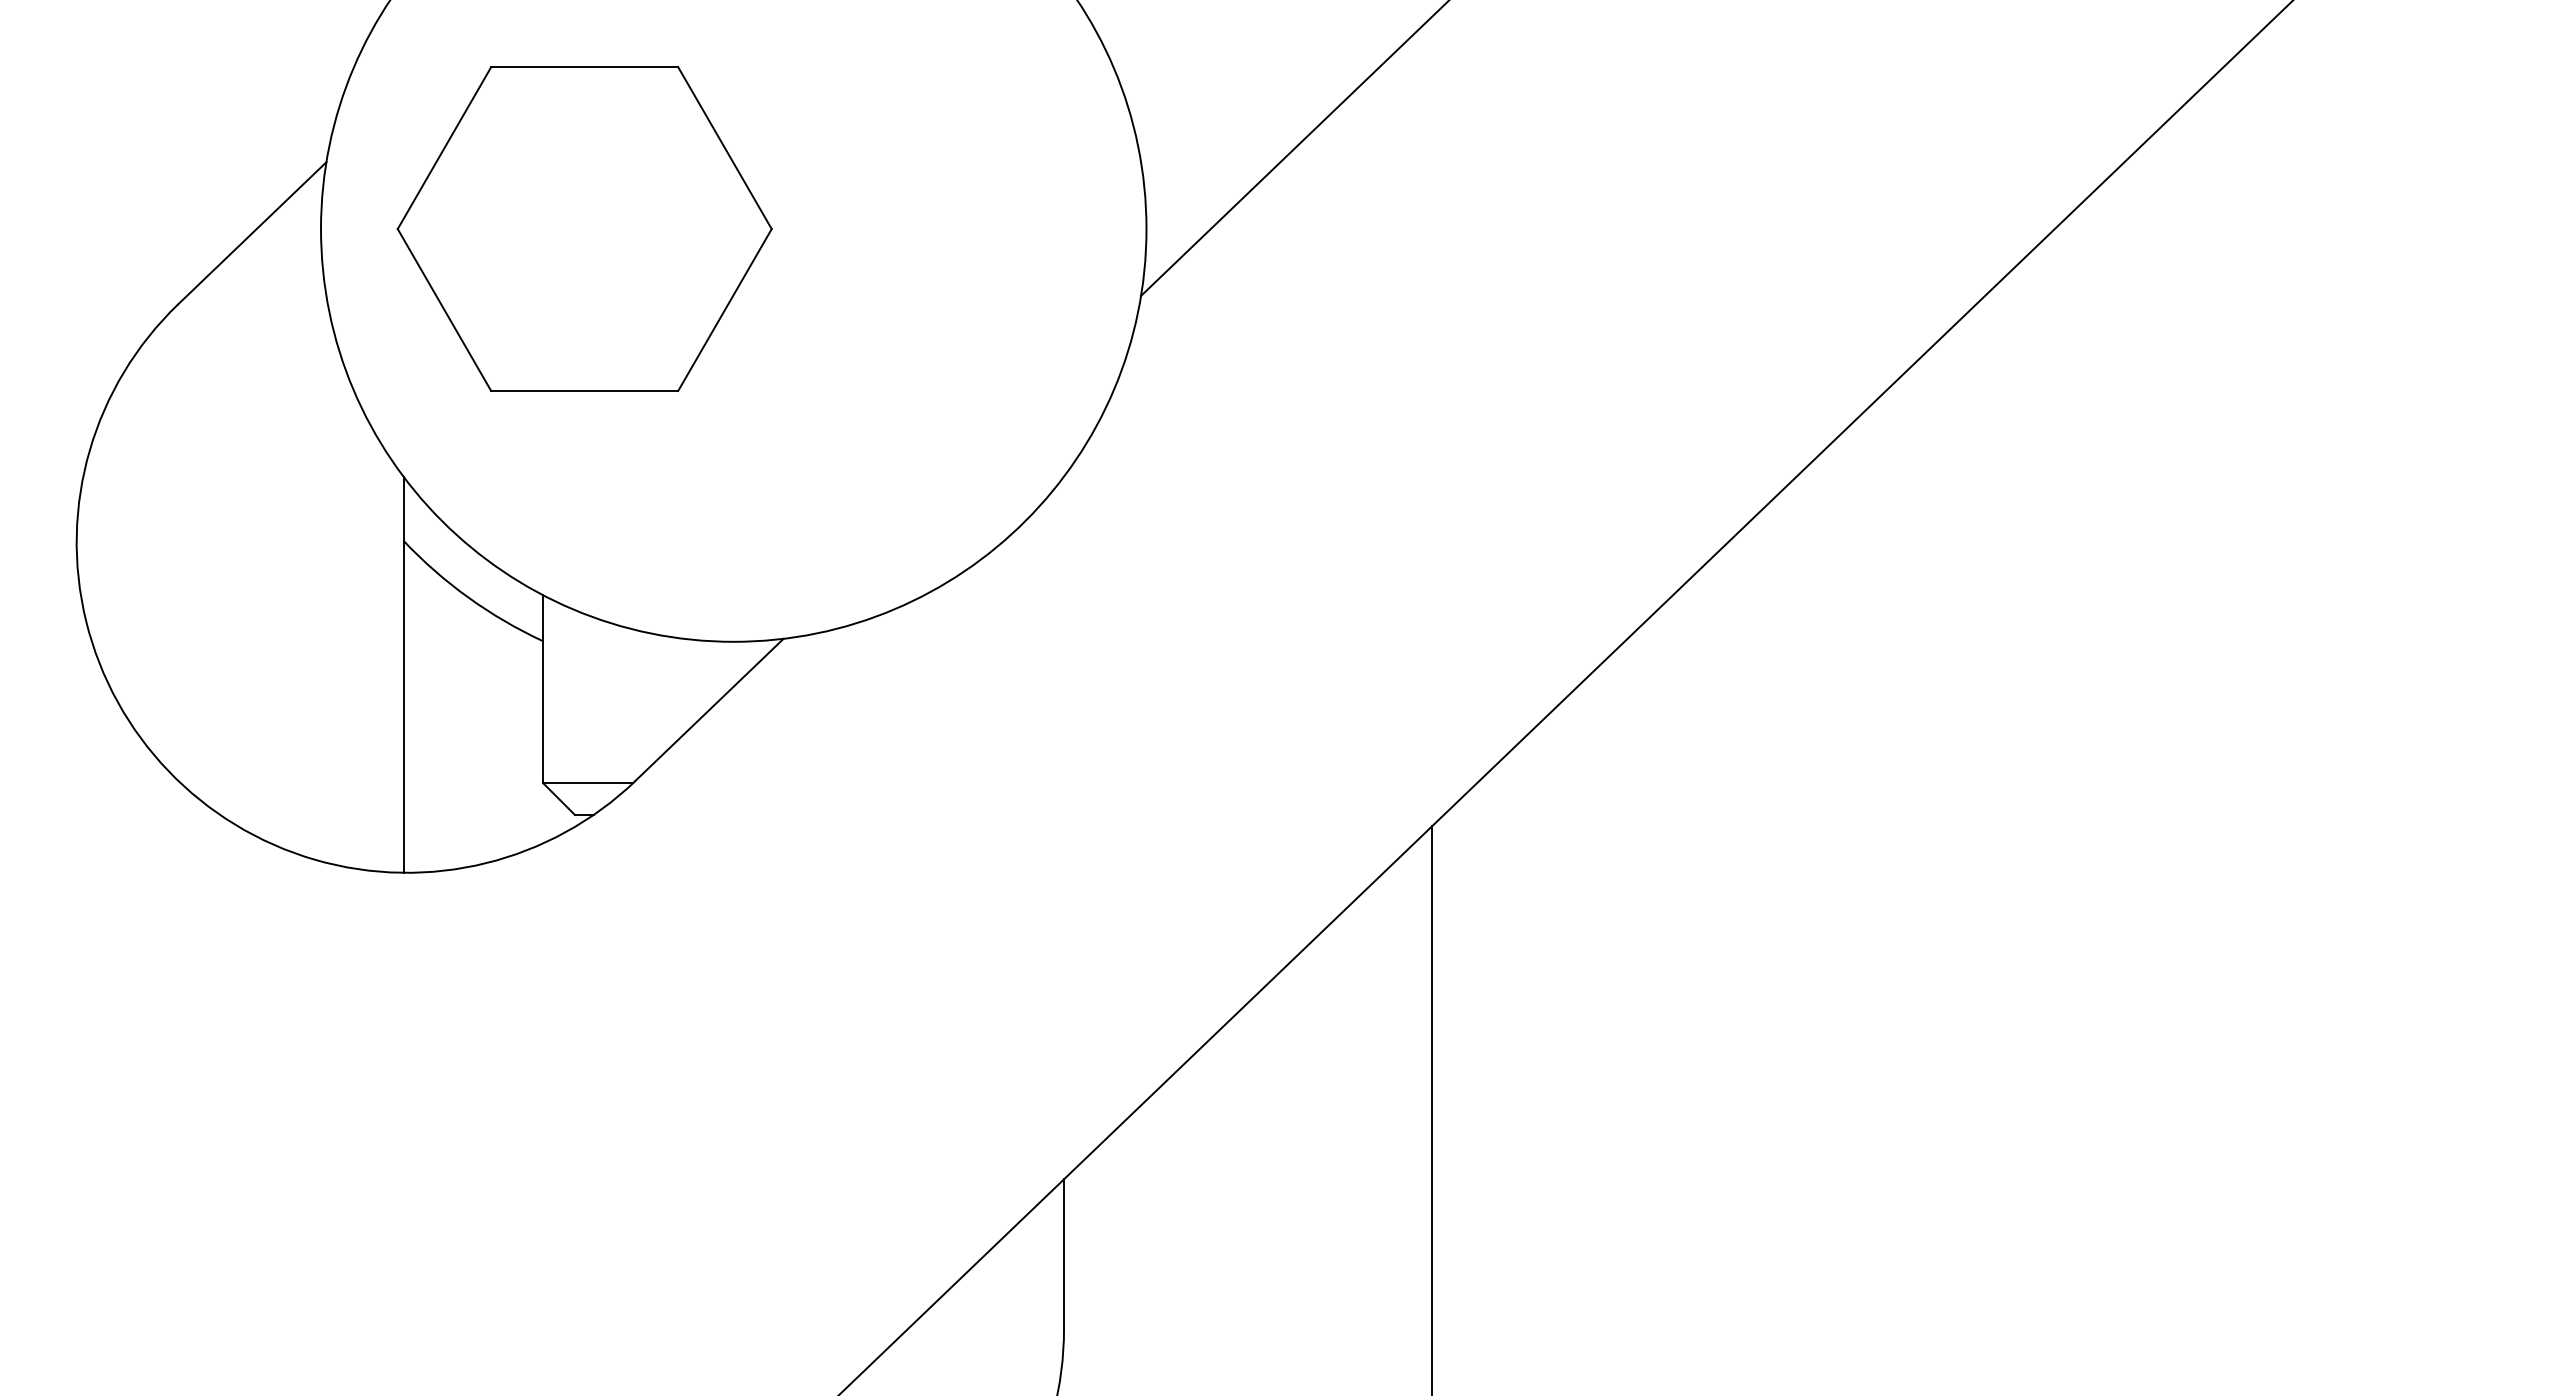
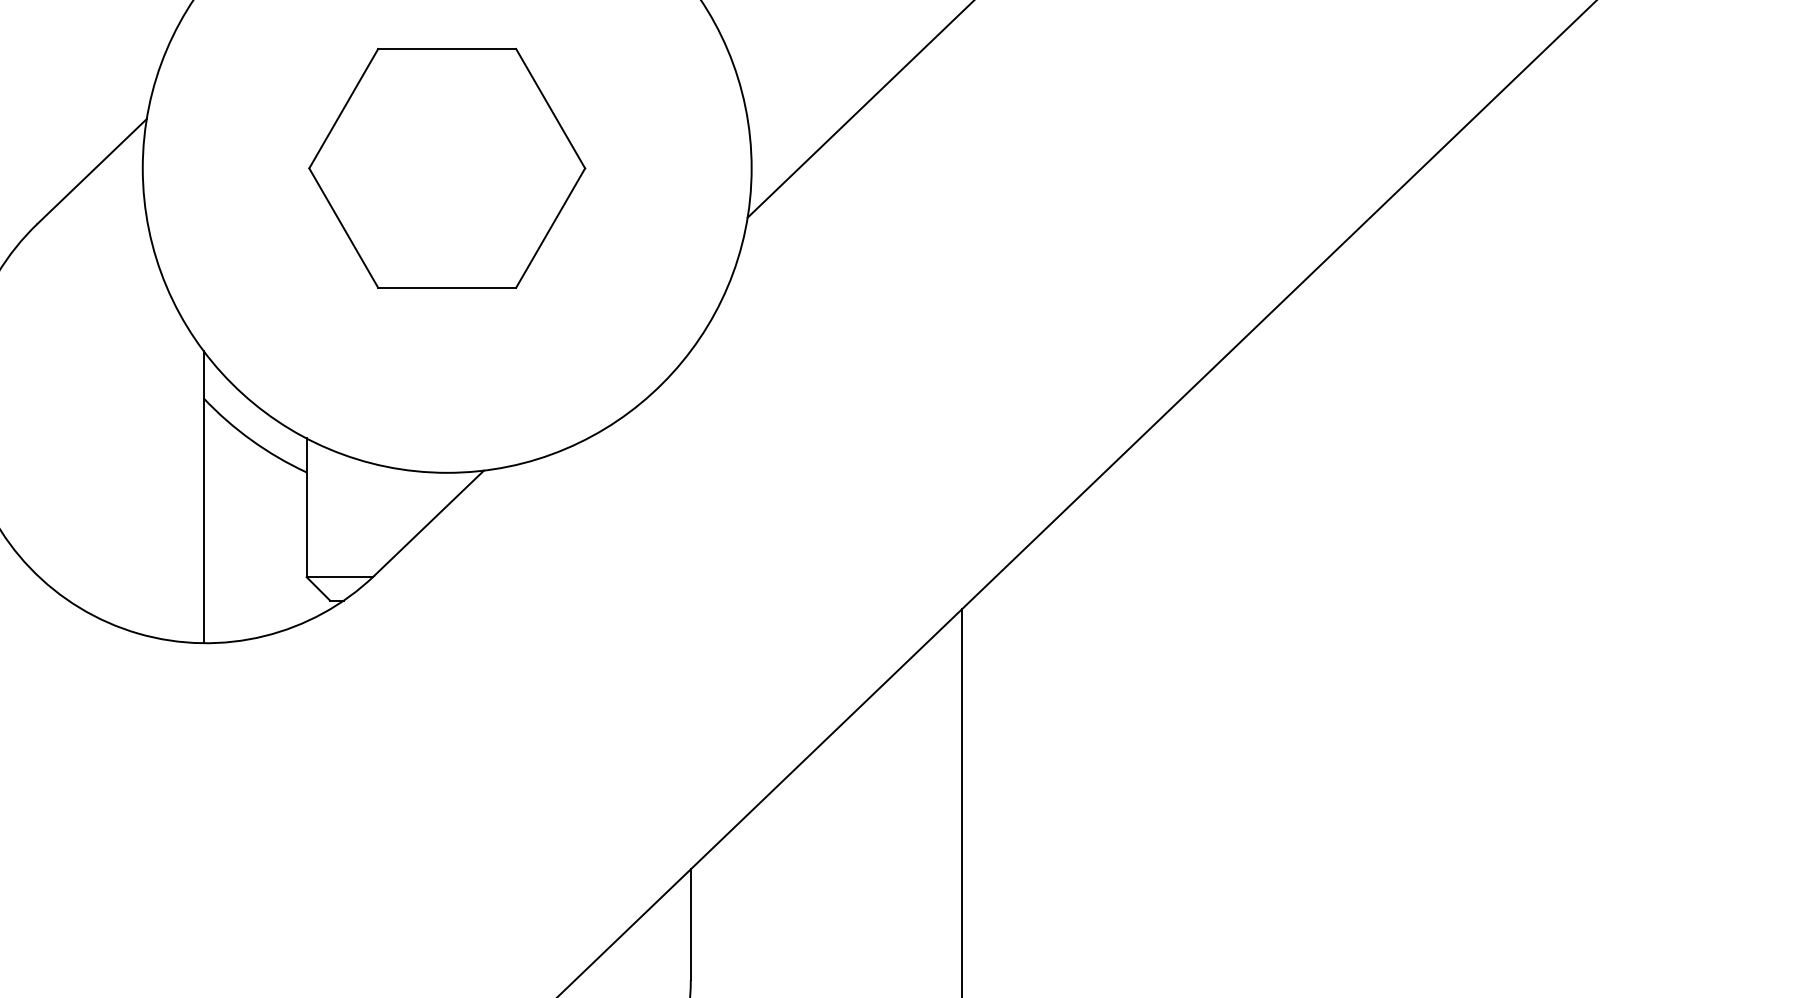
part: (584, 229) -> (447, 168), moved

